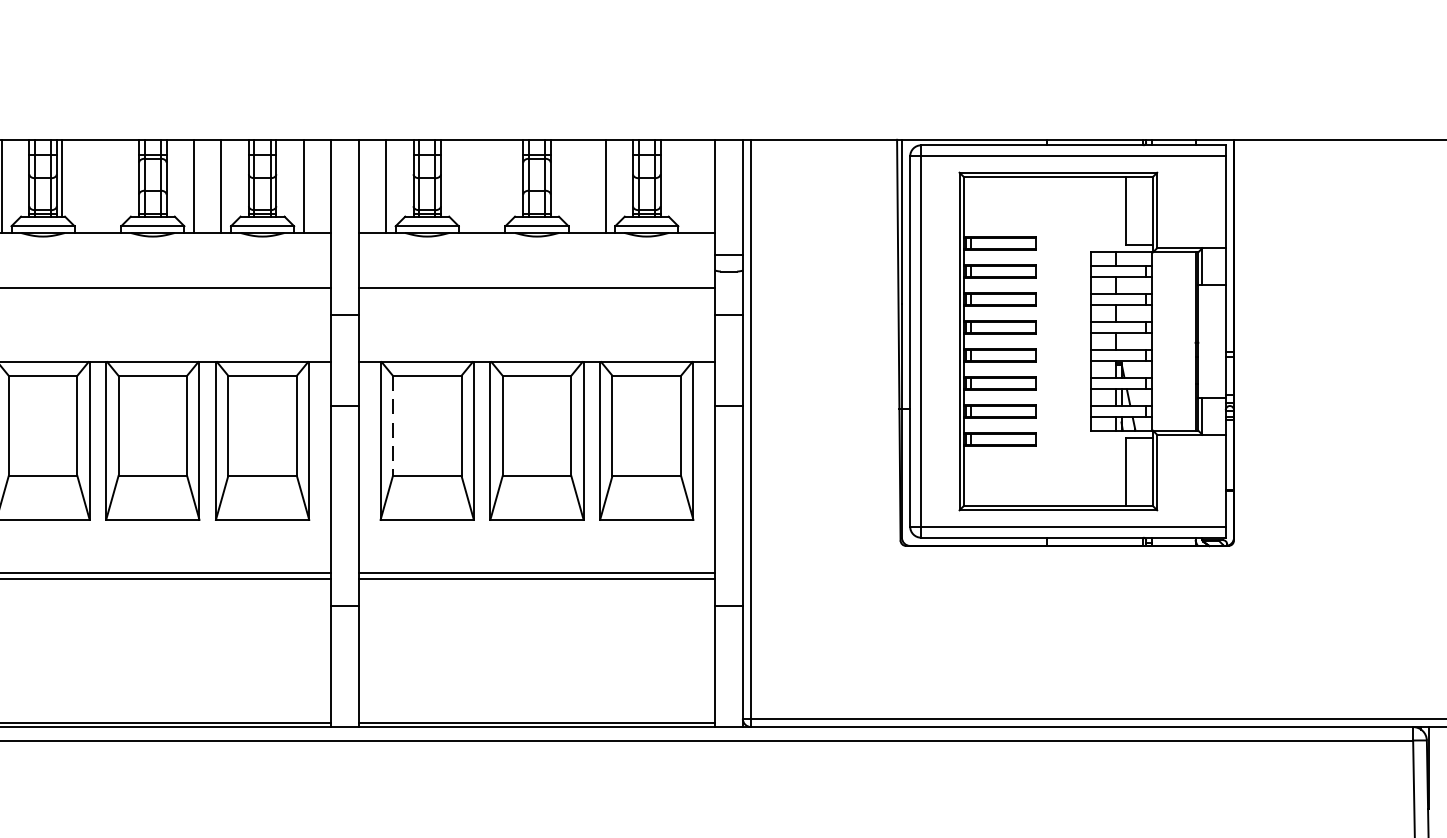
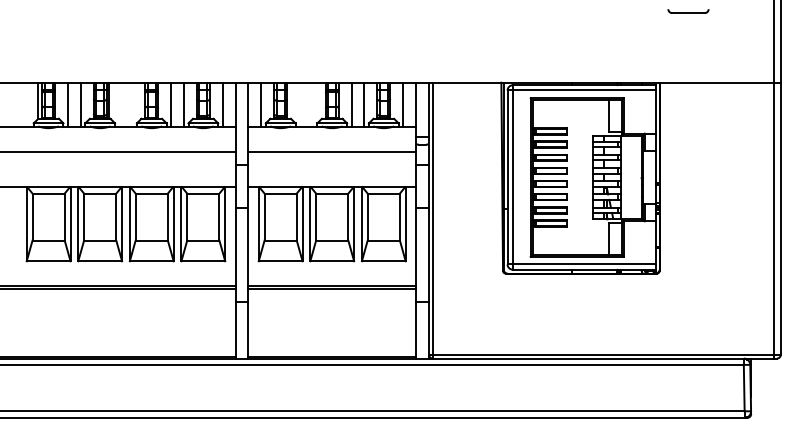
line: (578, 186) -> (351, 104), added
line: (688, 186) -> (403, 104), added
line: (392, 426) -> (264, 217), dashed -> solid

